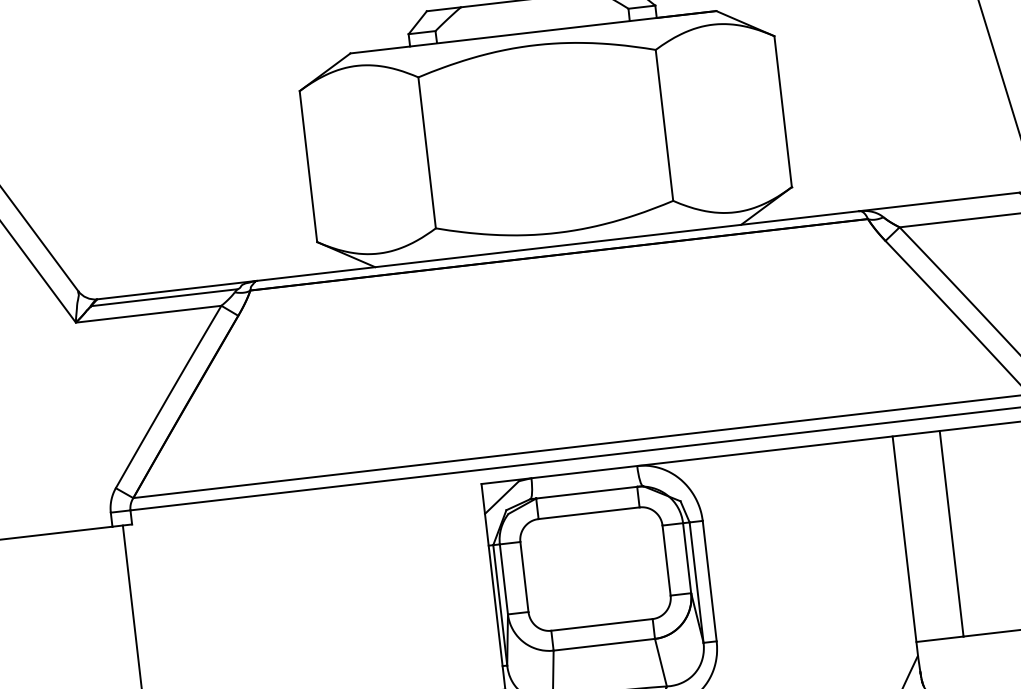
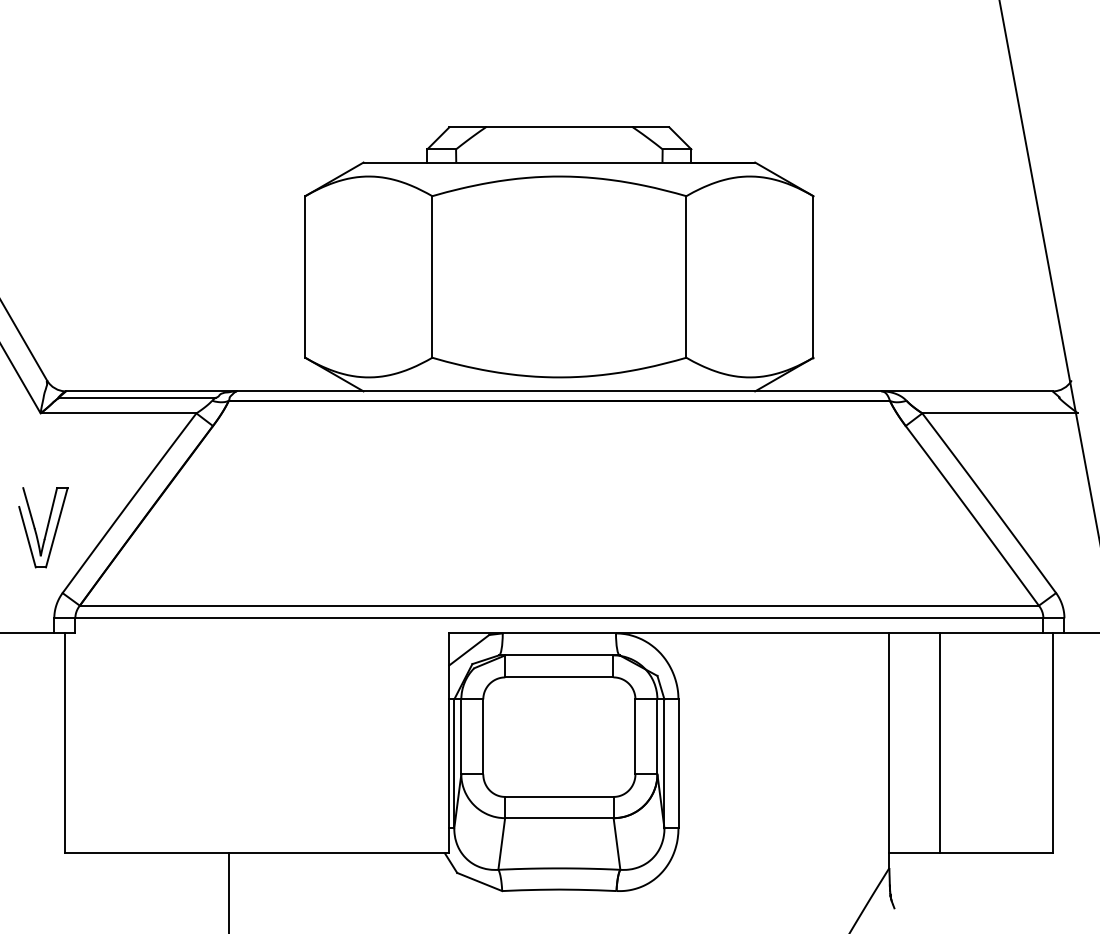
part: (90, 428) -> (43, 527), added

